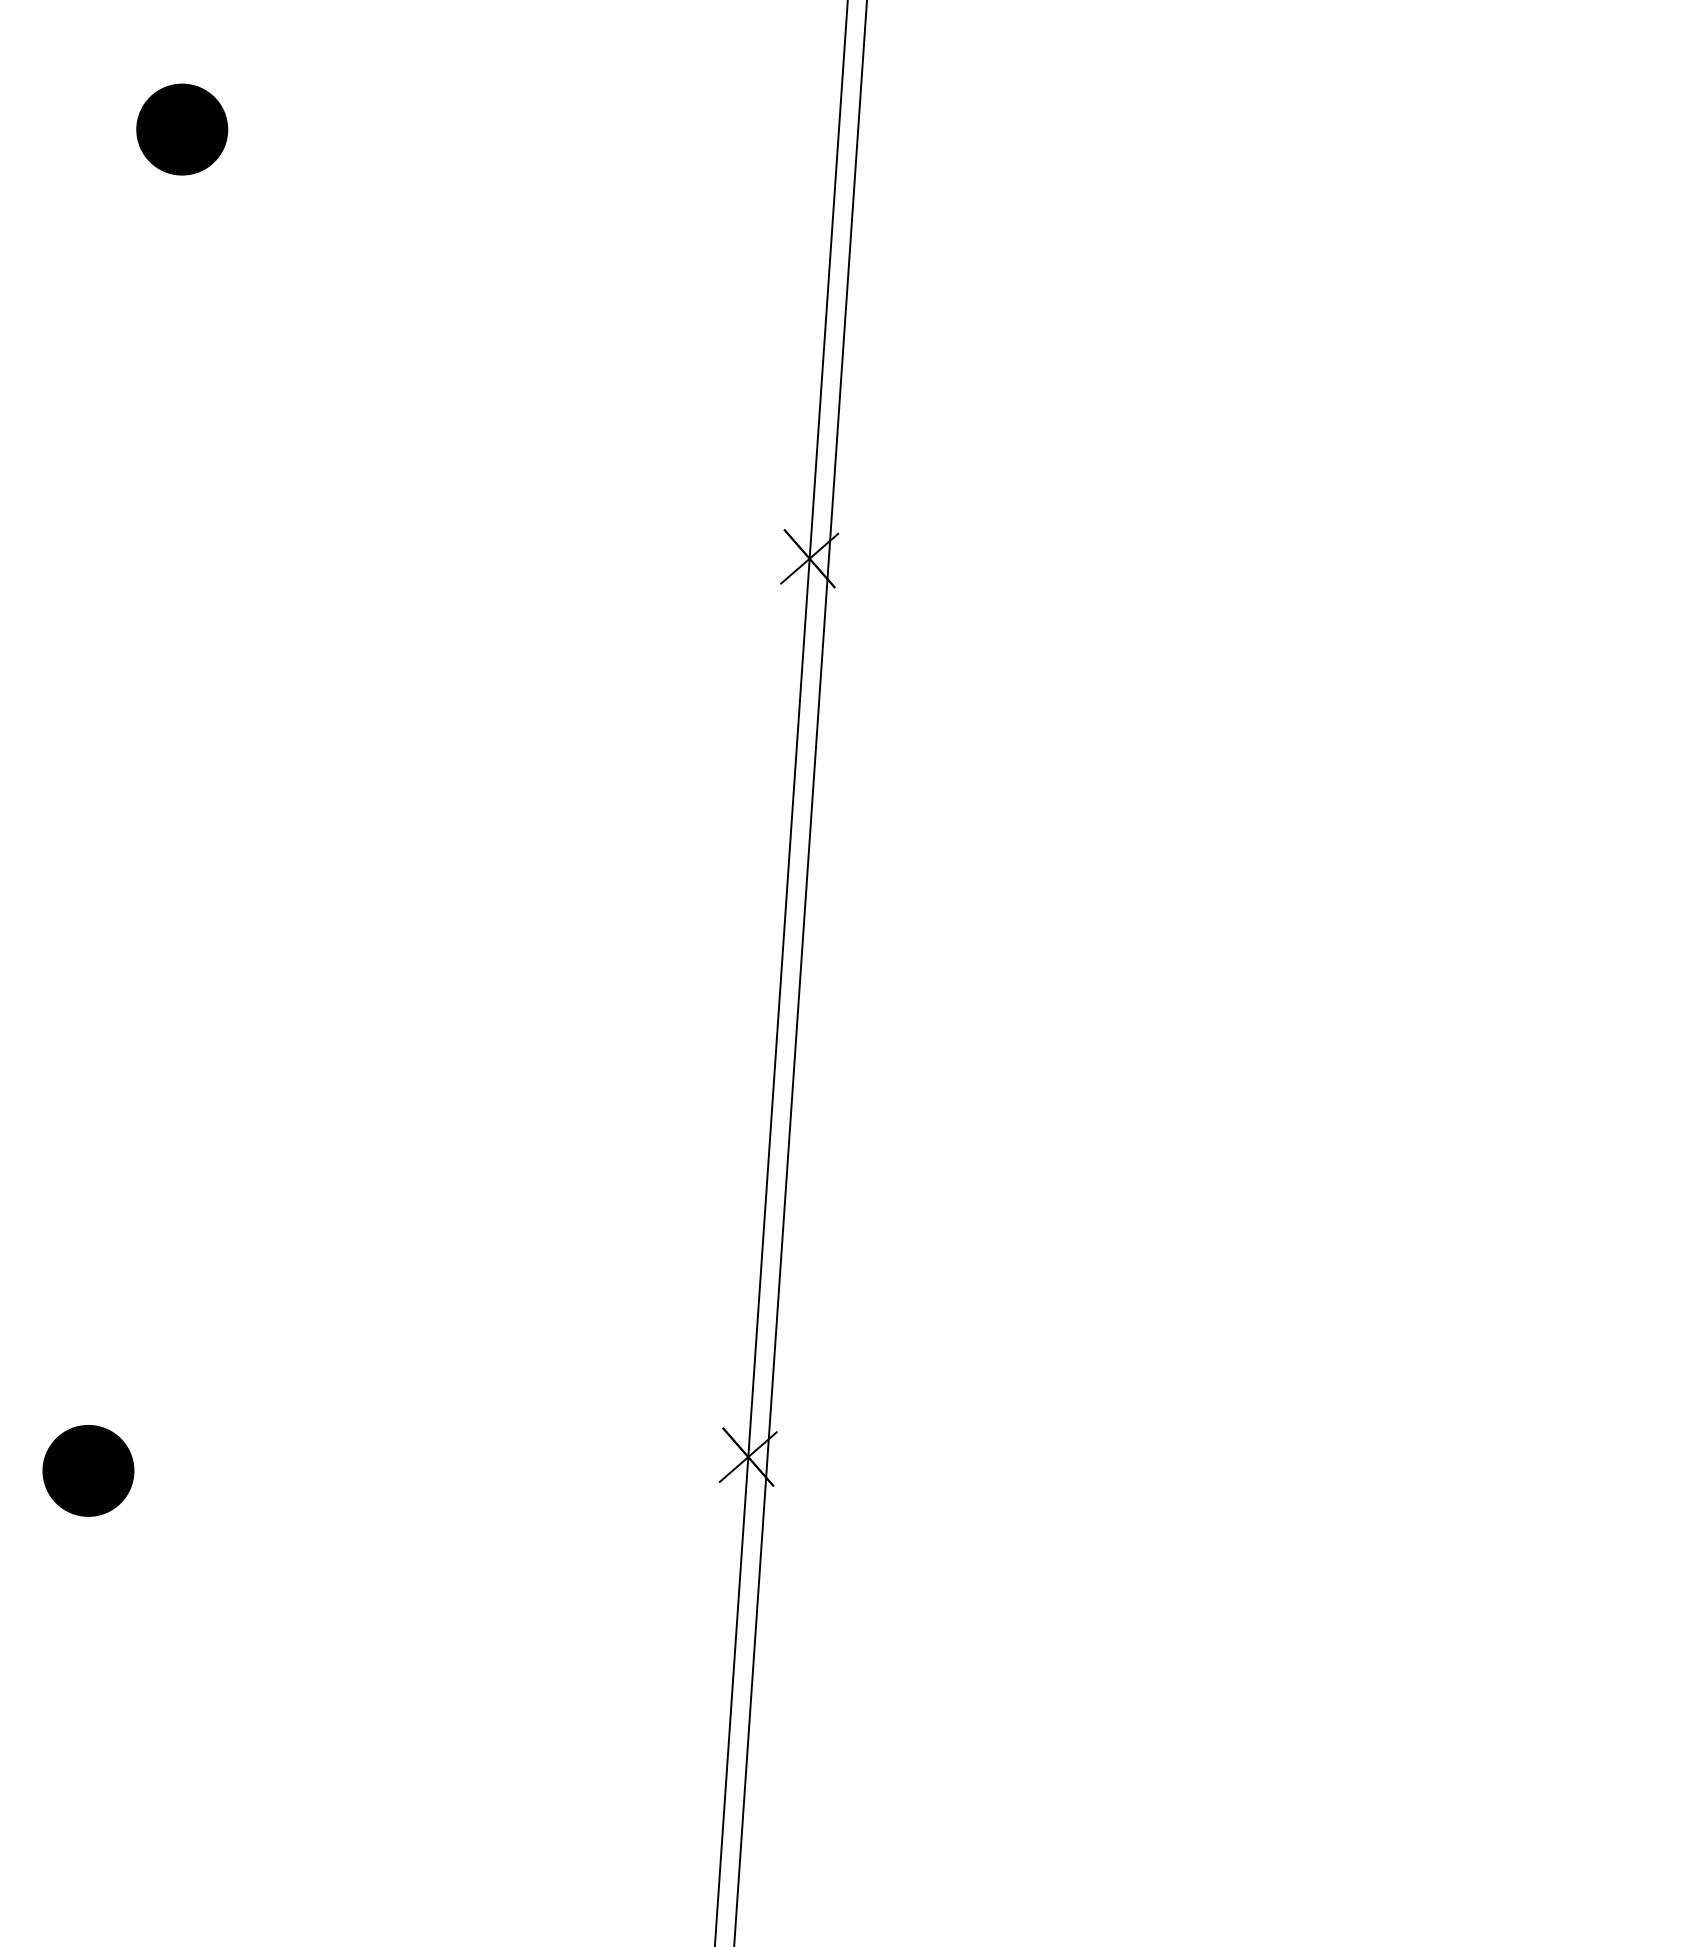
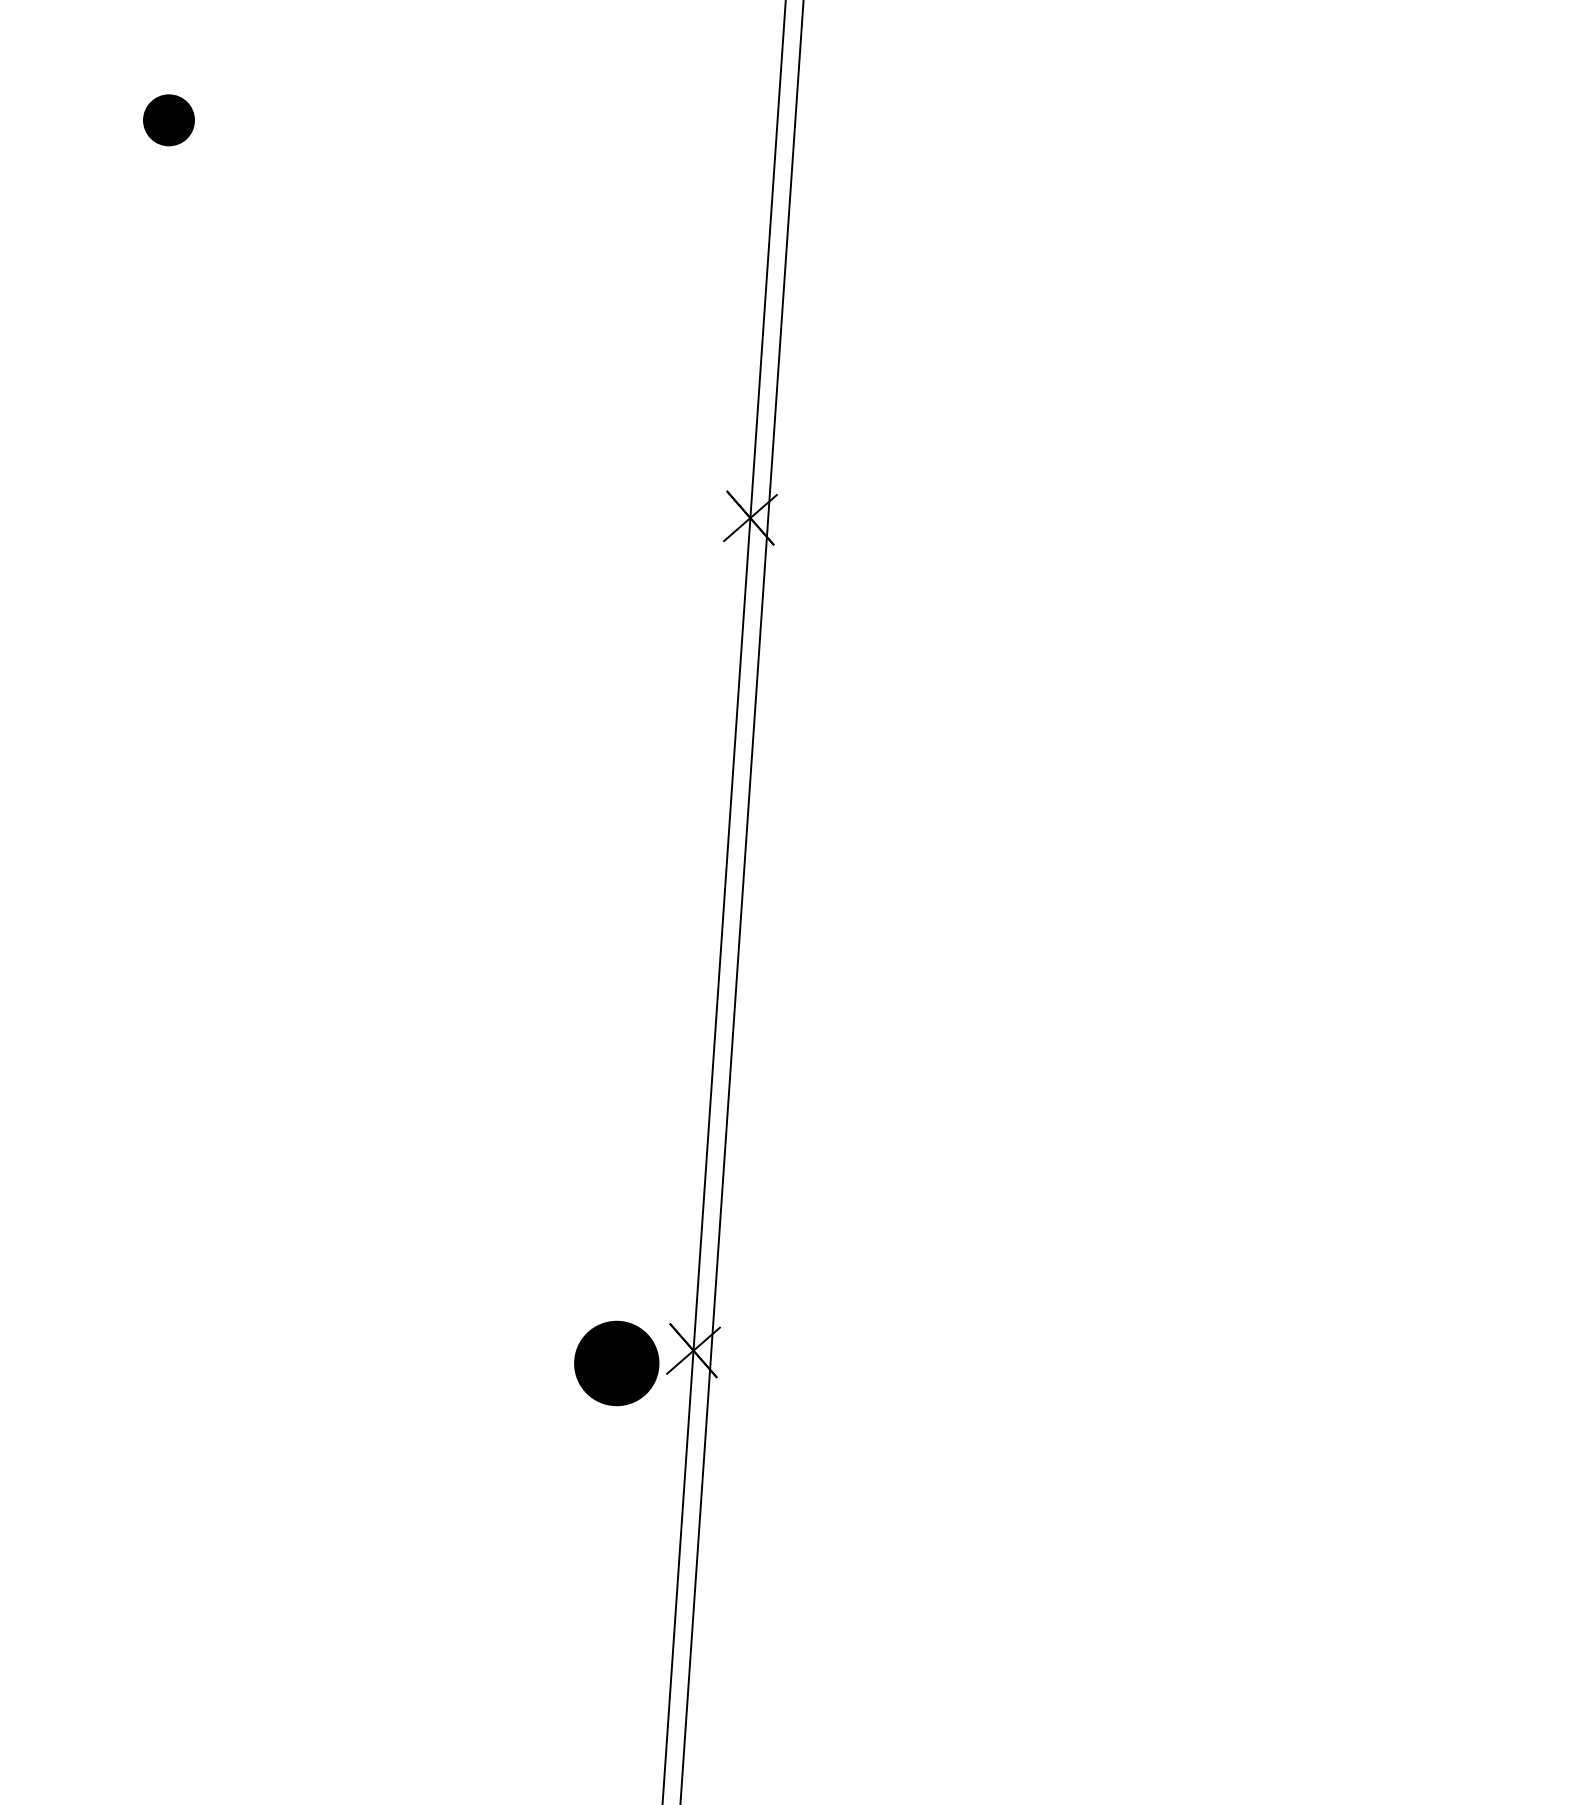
part: (182, 129) -> (169, 120), size x0.6
part: (88, 1470) -> (616, 1363), moved

